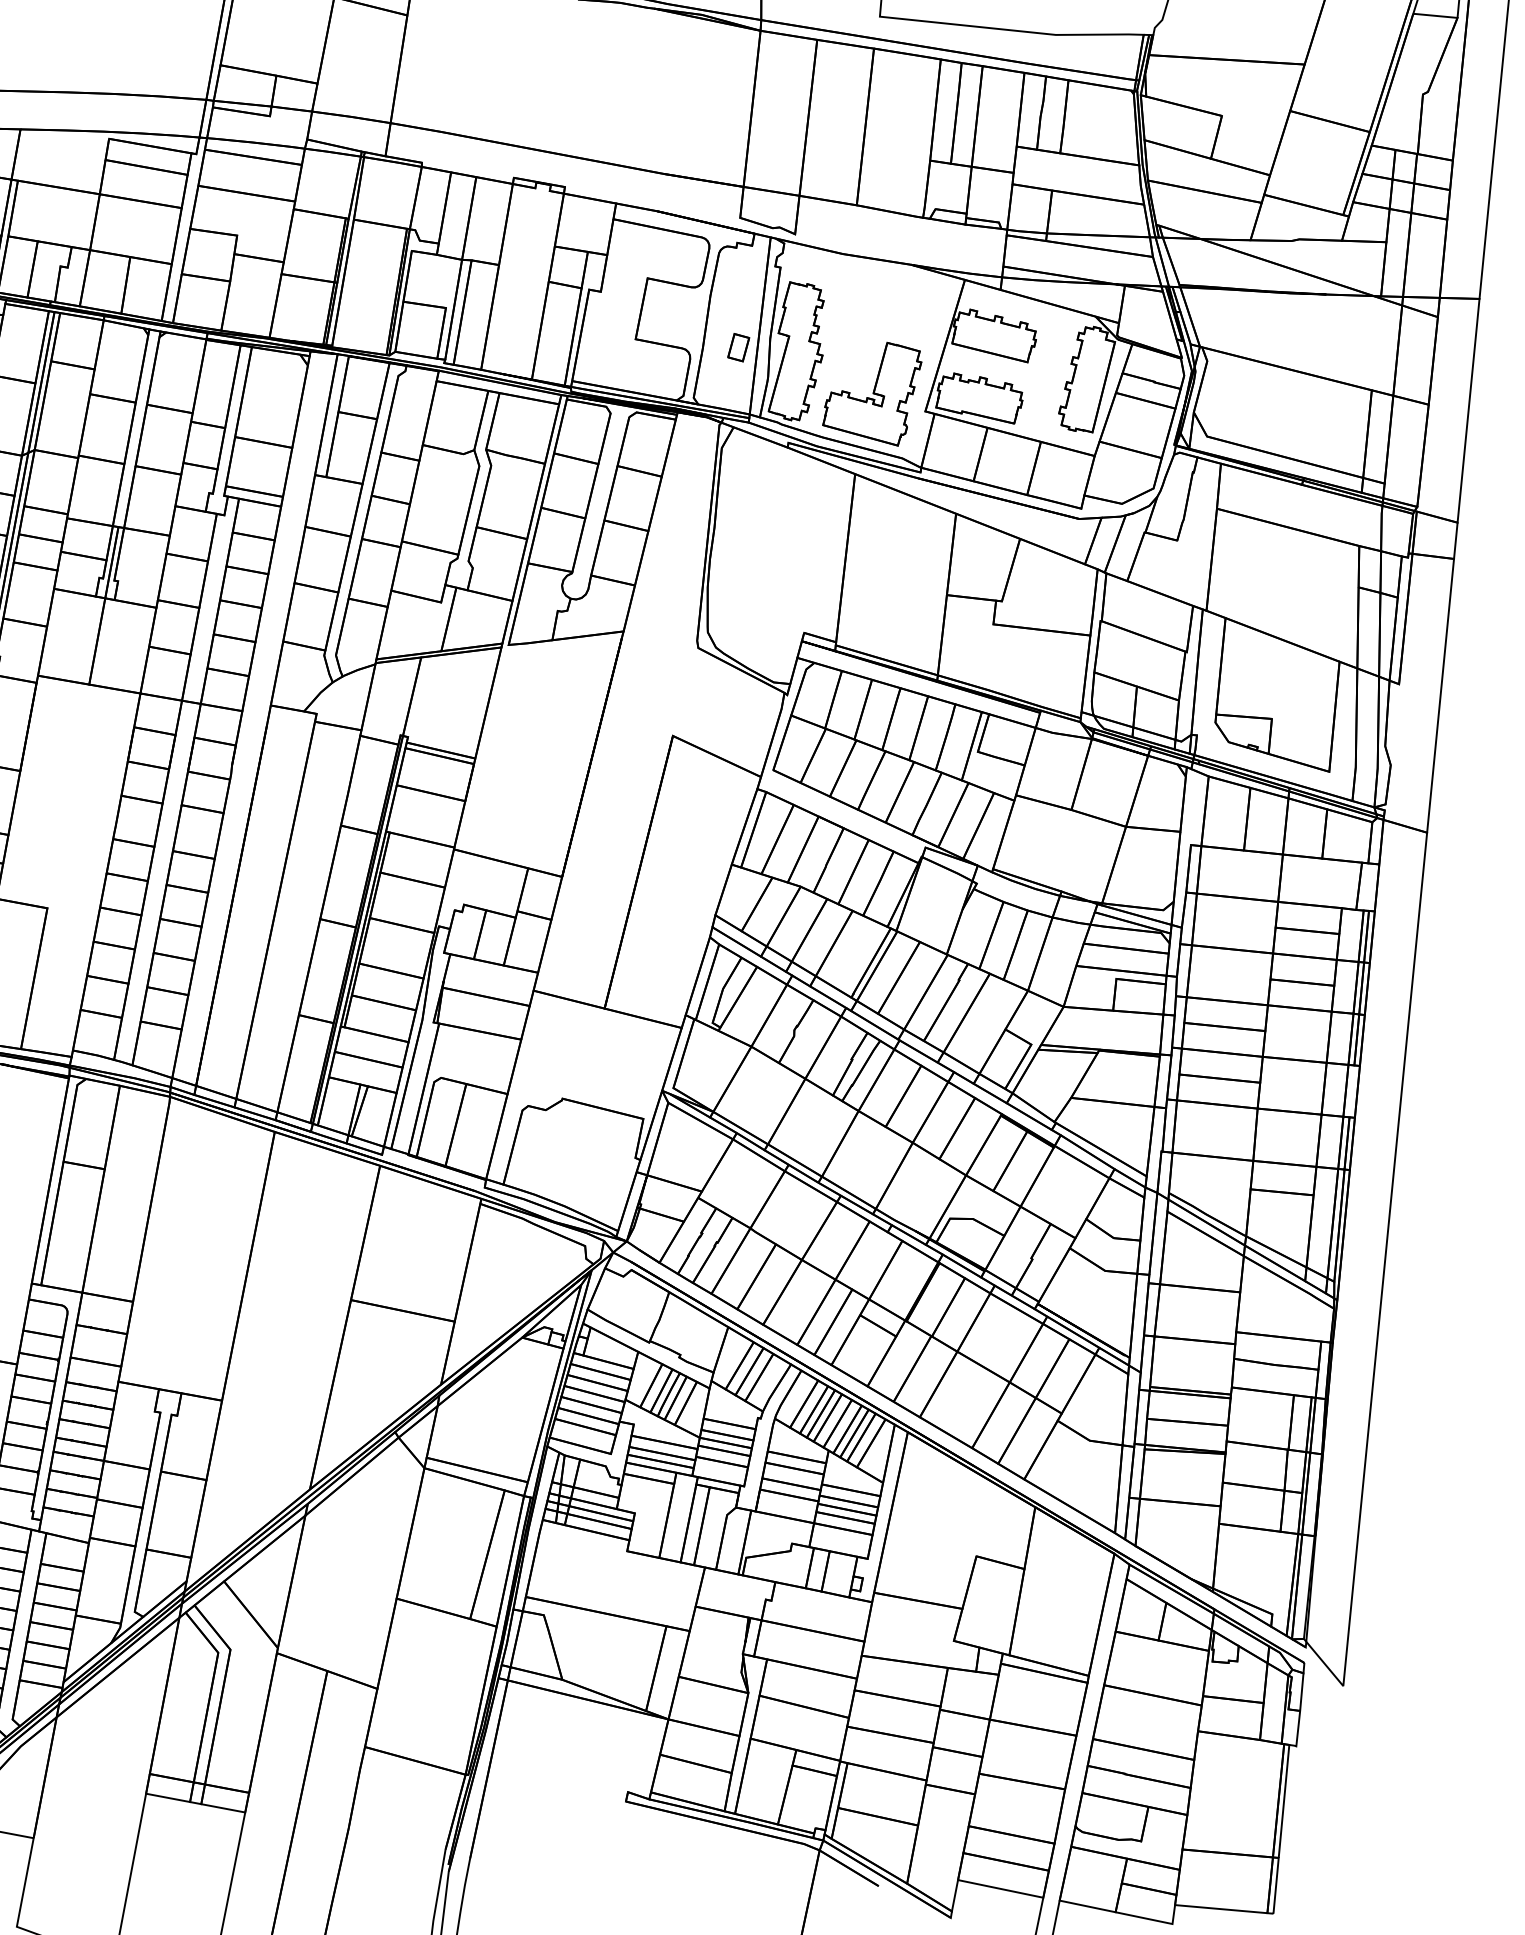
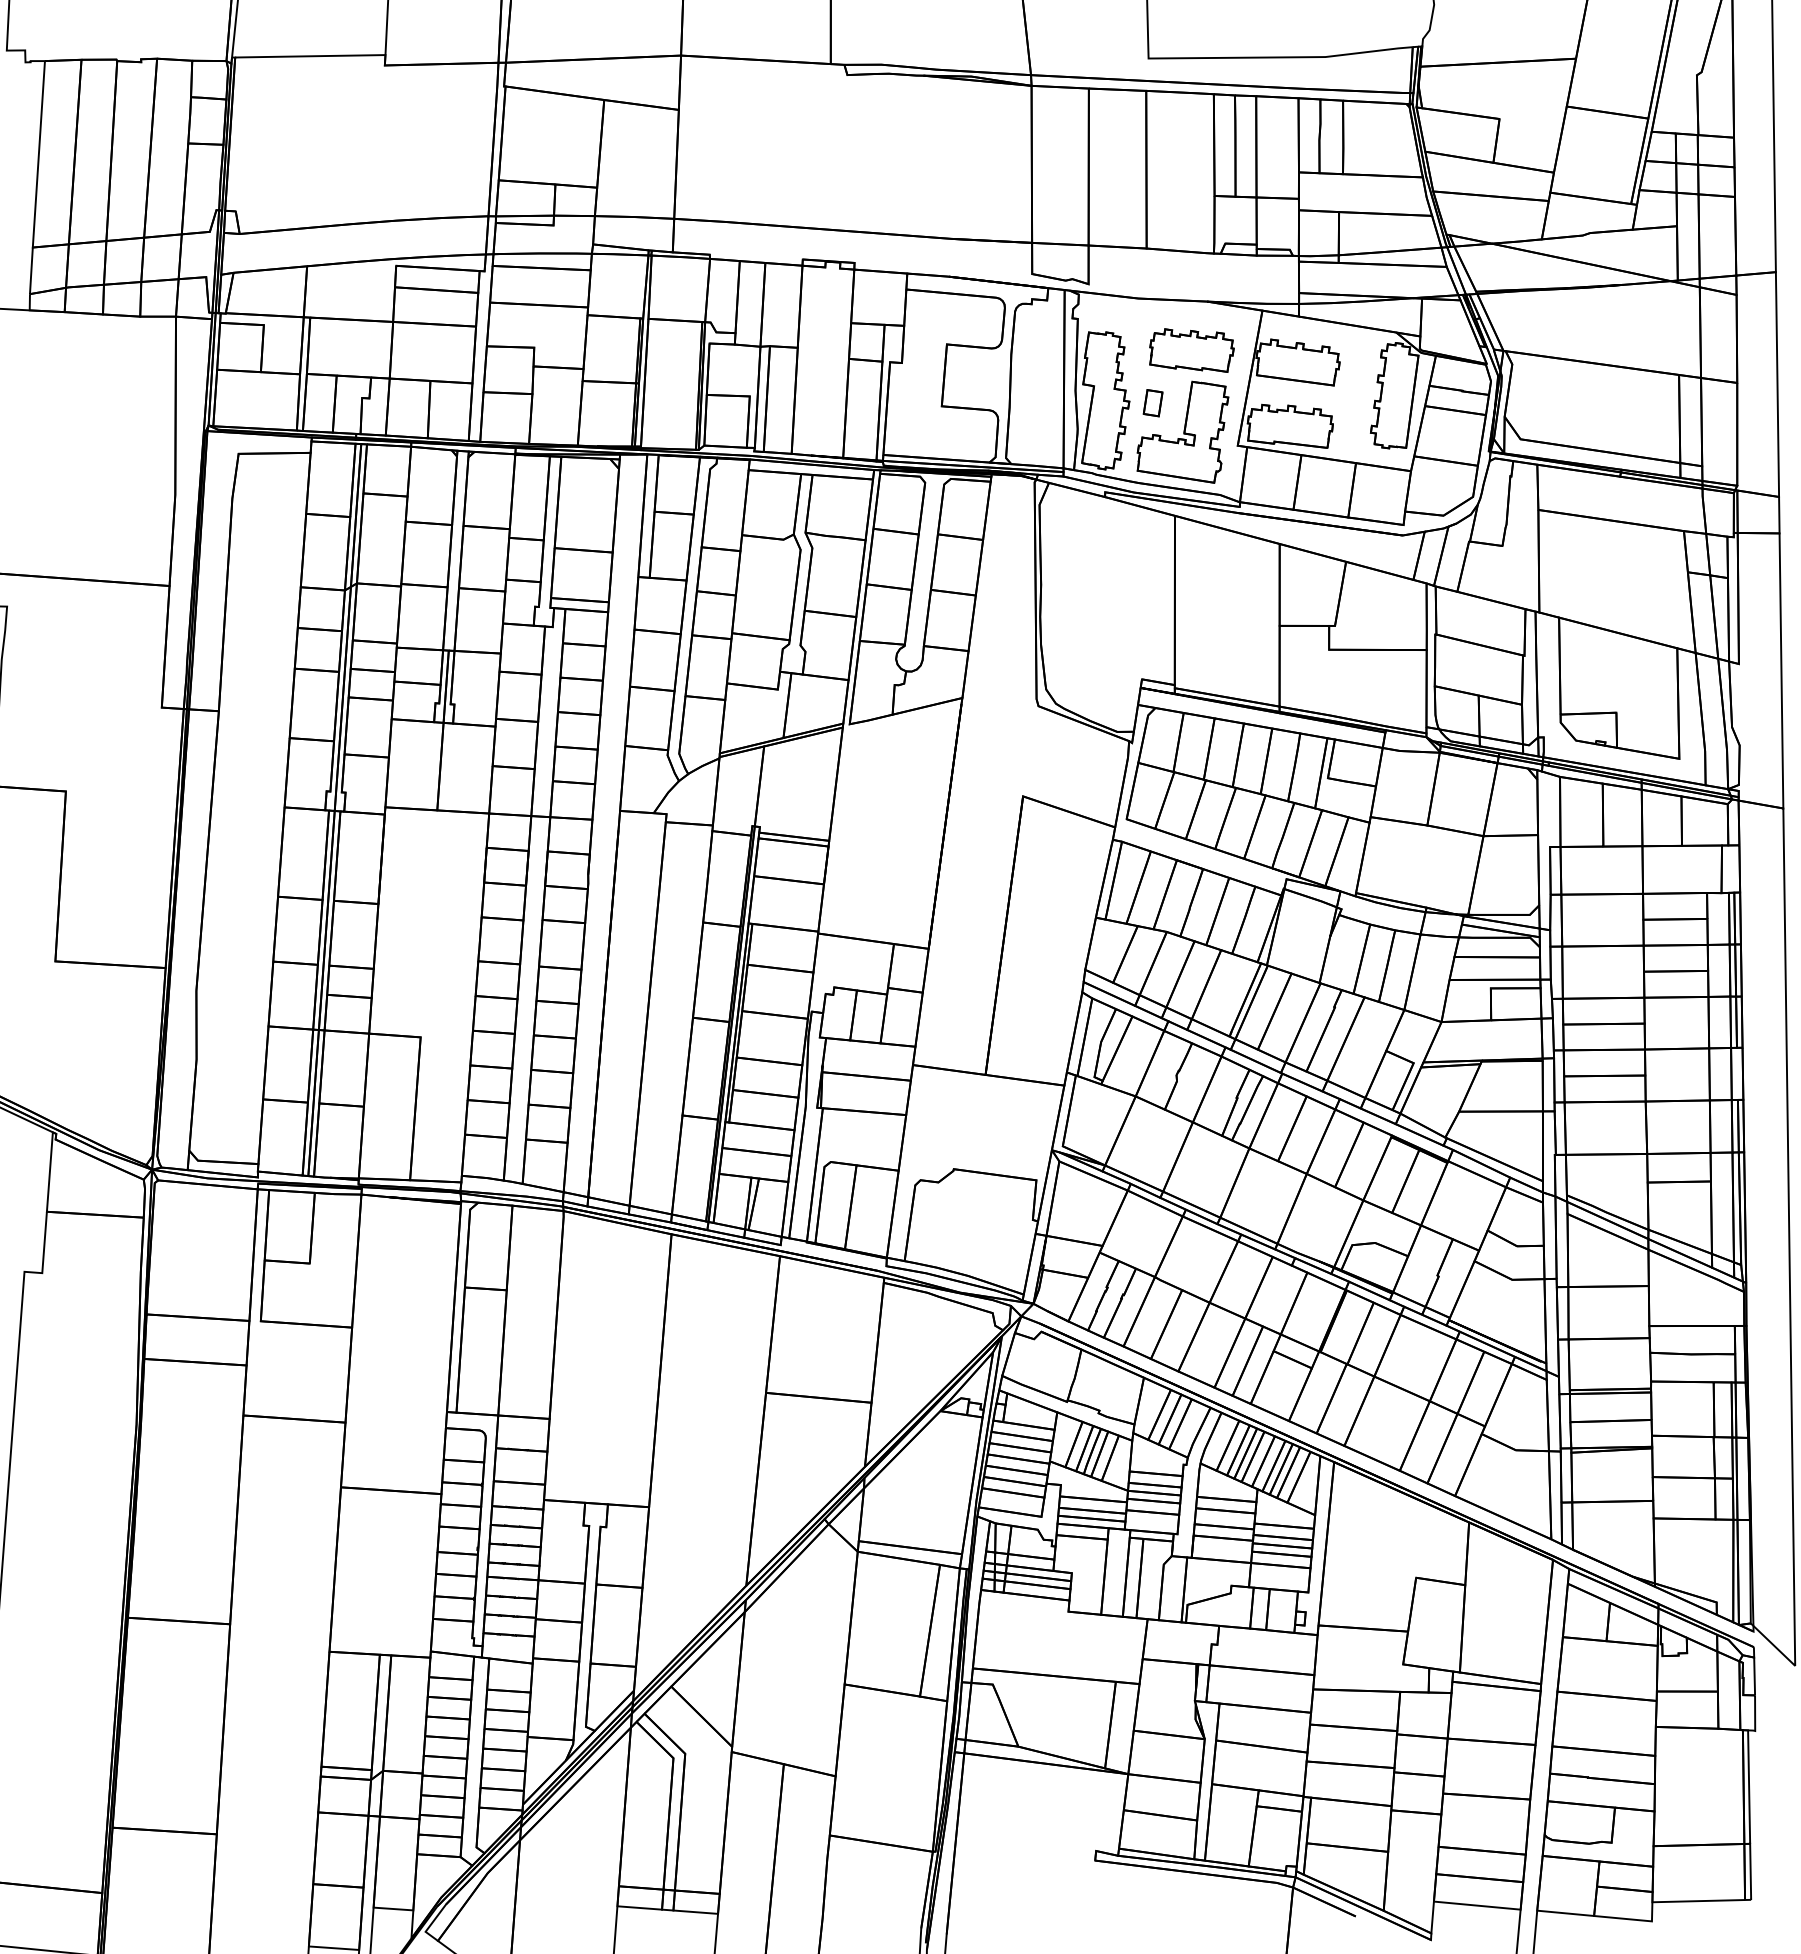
part: (890, 311) -> (1191, 350), added
part: (738, 347) -> (1152, 403), moved

